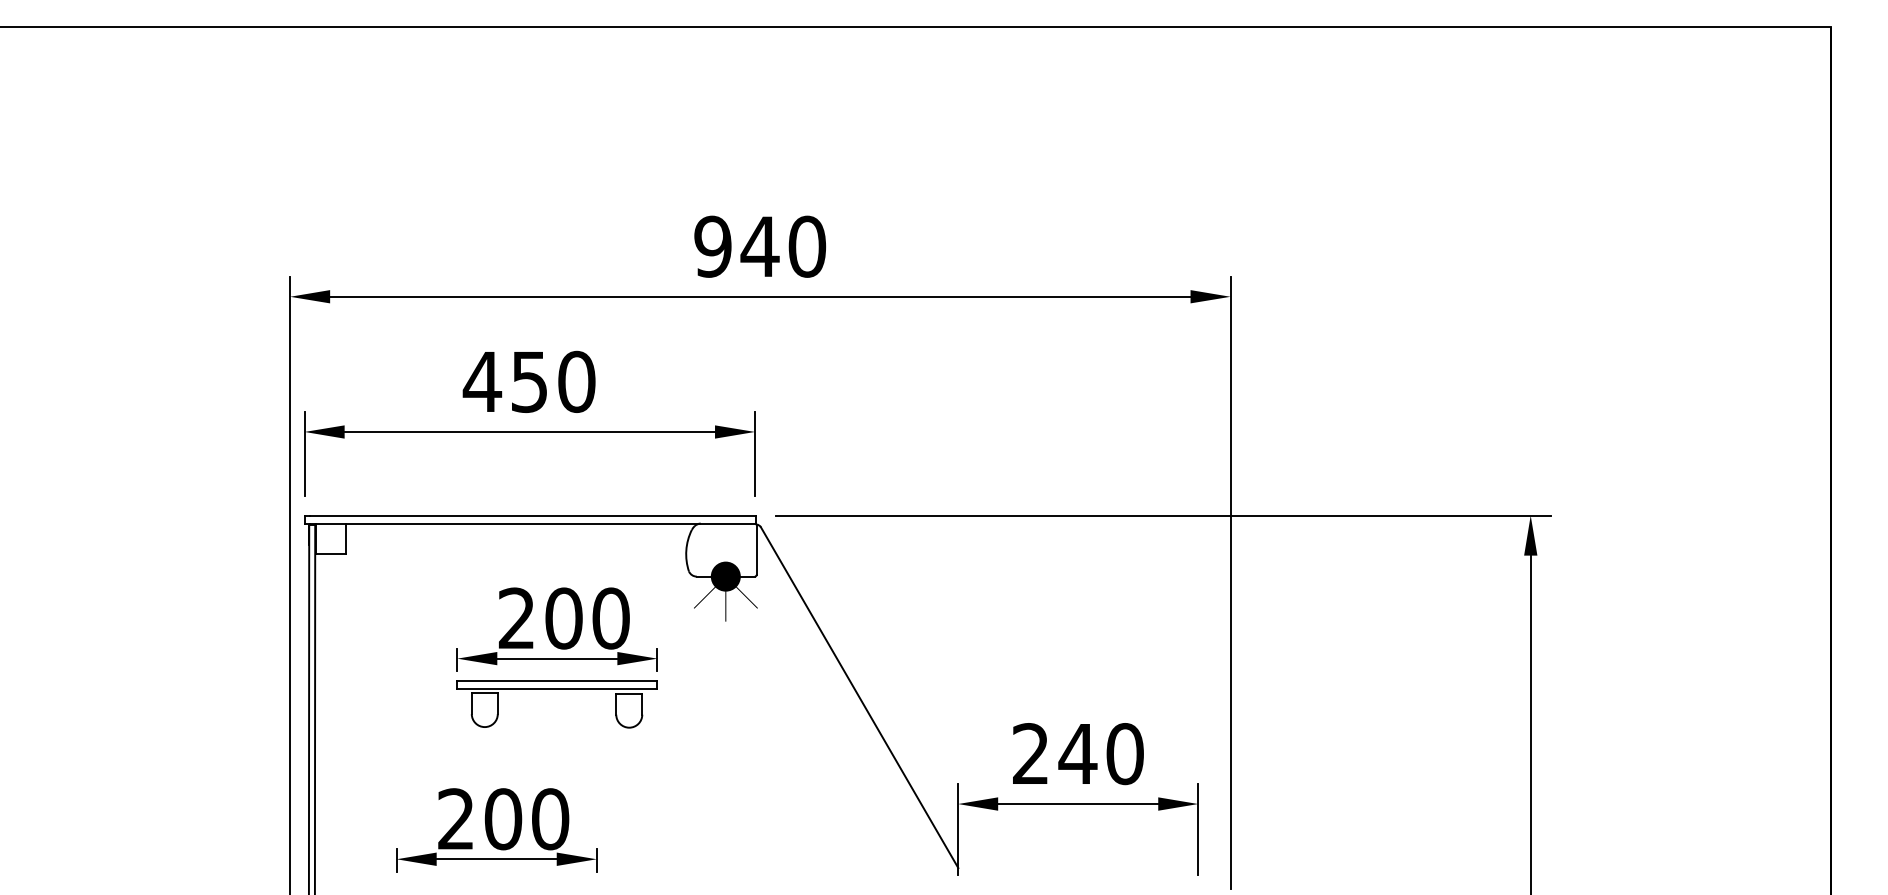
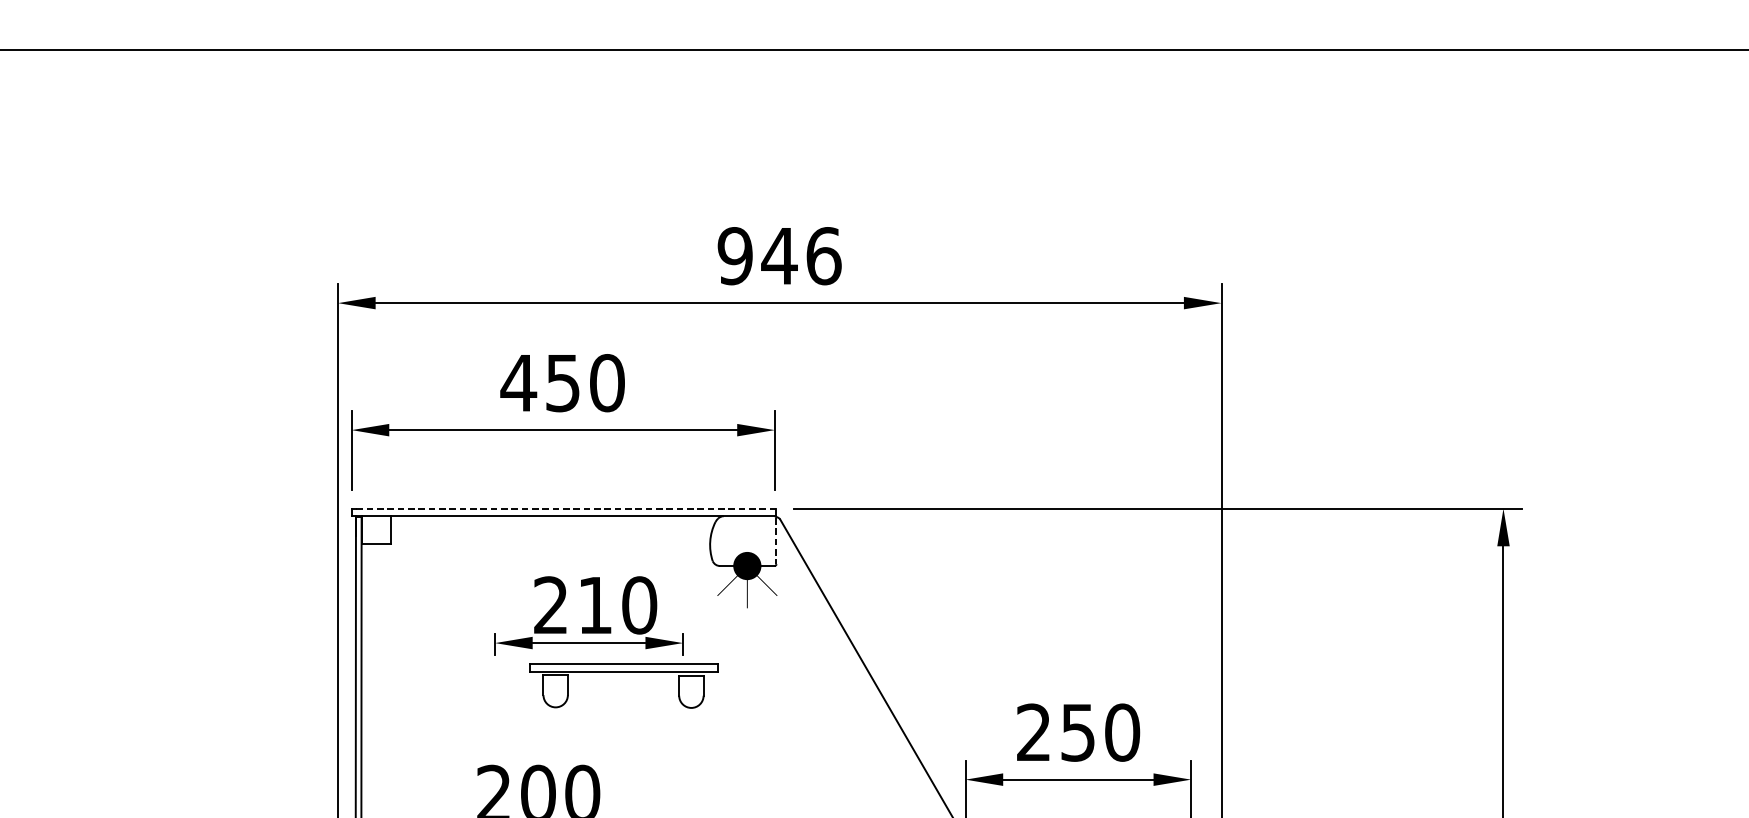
text: (807, 246) -> (824, 255), 940 -> 946
line: (533, 515) -> (566, 508), solid -> dashed
line: (756, 550) -> (776, 541), solid -> dashed
text: (563, 618) -> (594, 605), 200 -> 210
part: (556, 689) -> (623, 672), moved
text: (1077, 754) -> (1077, 733), 240 -> 250

